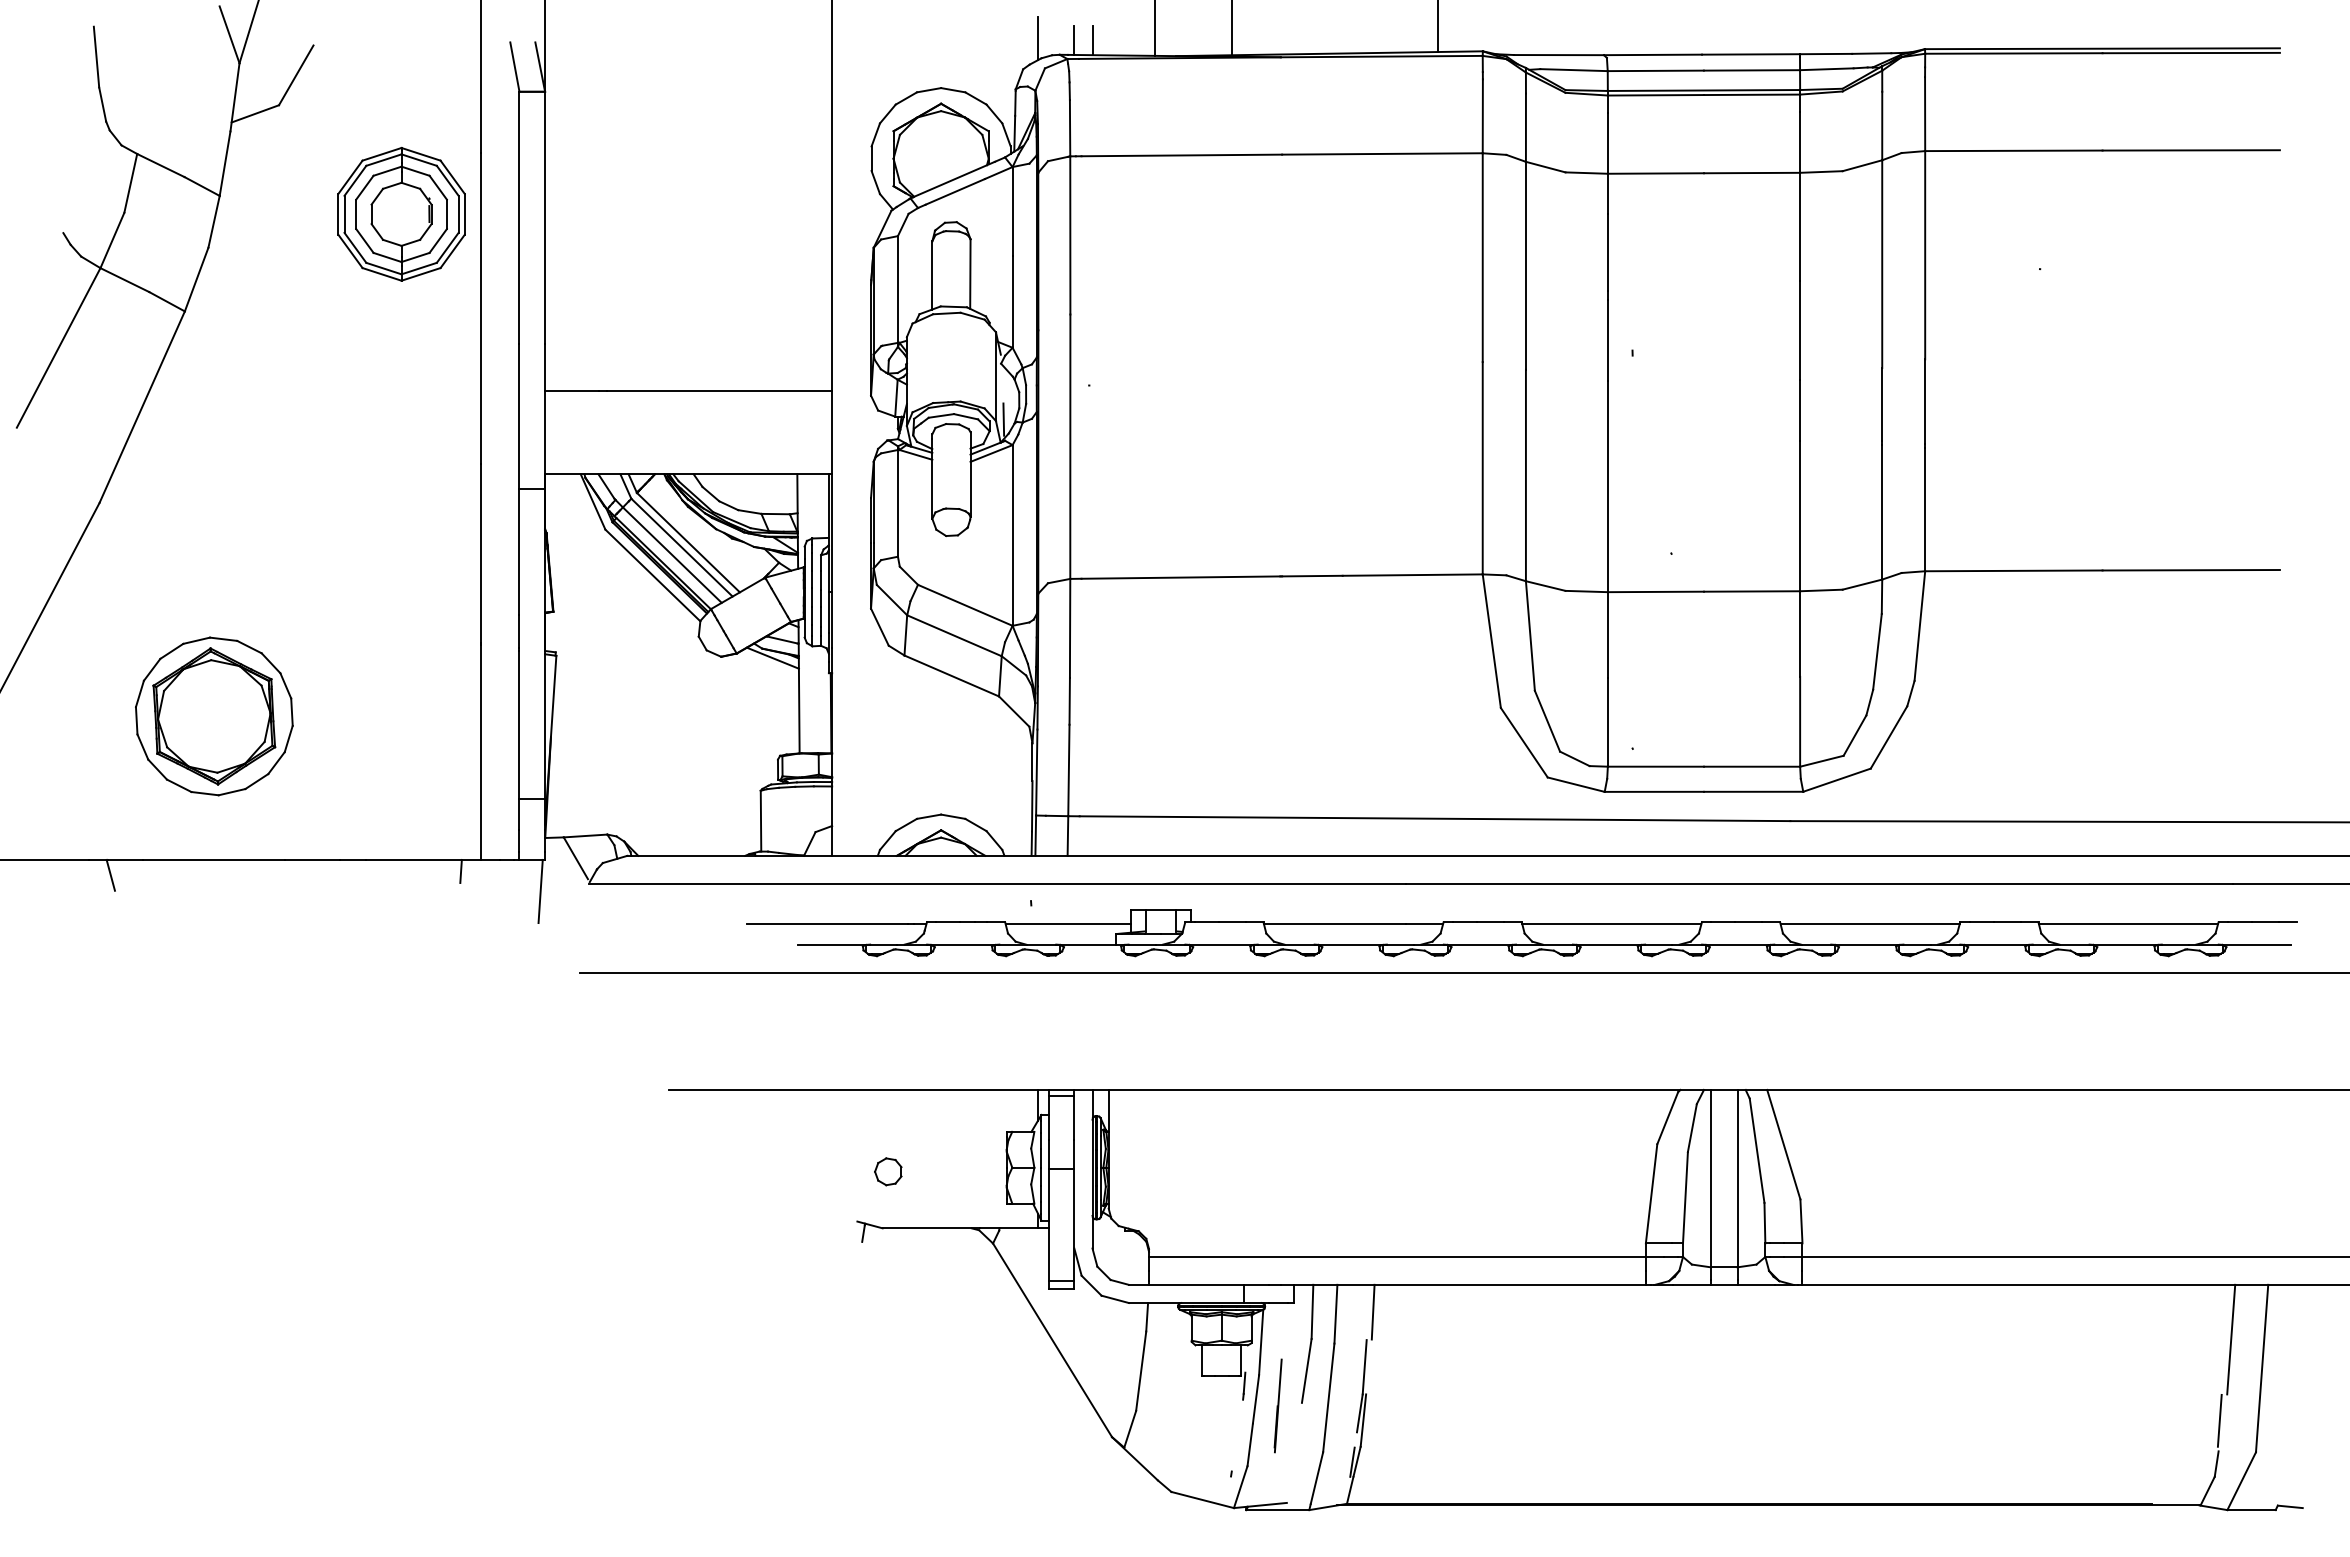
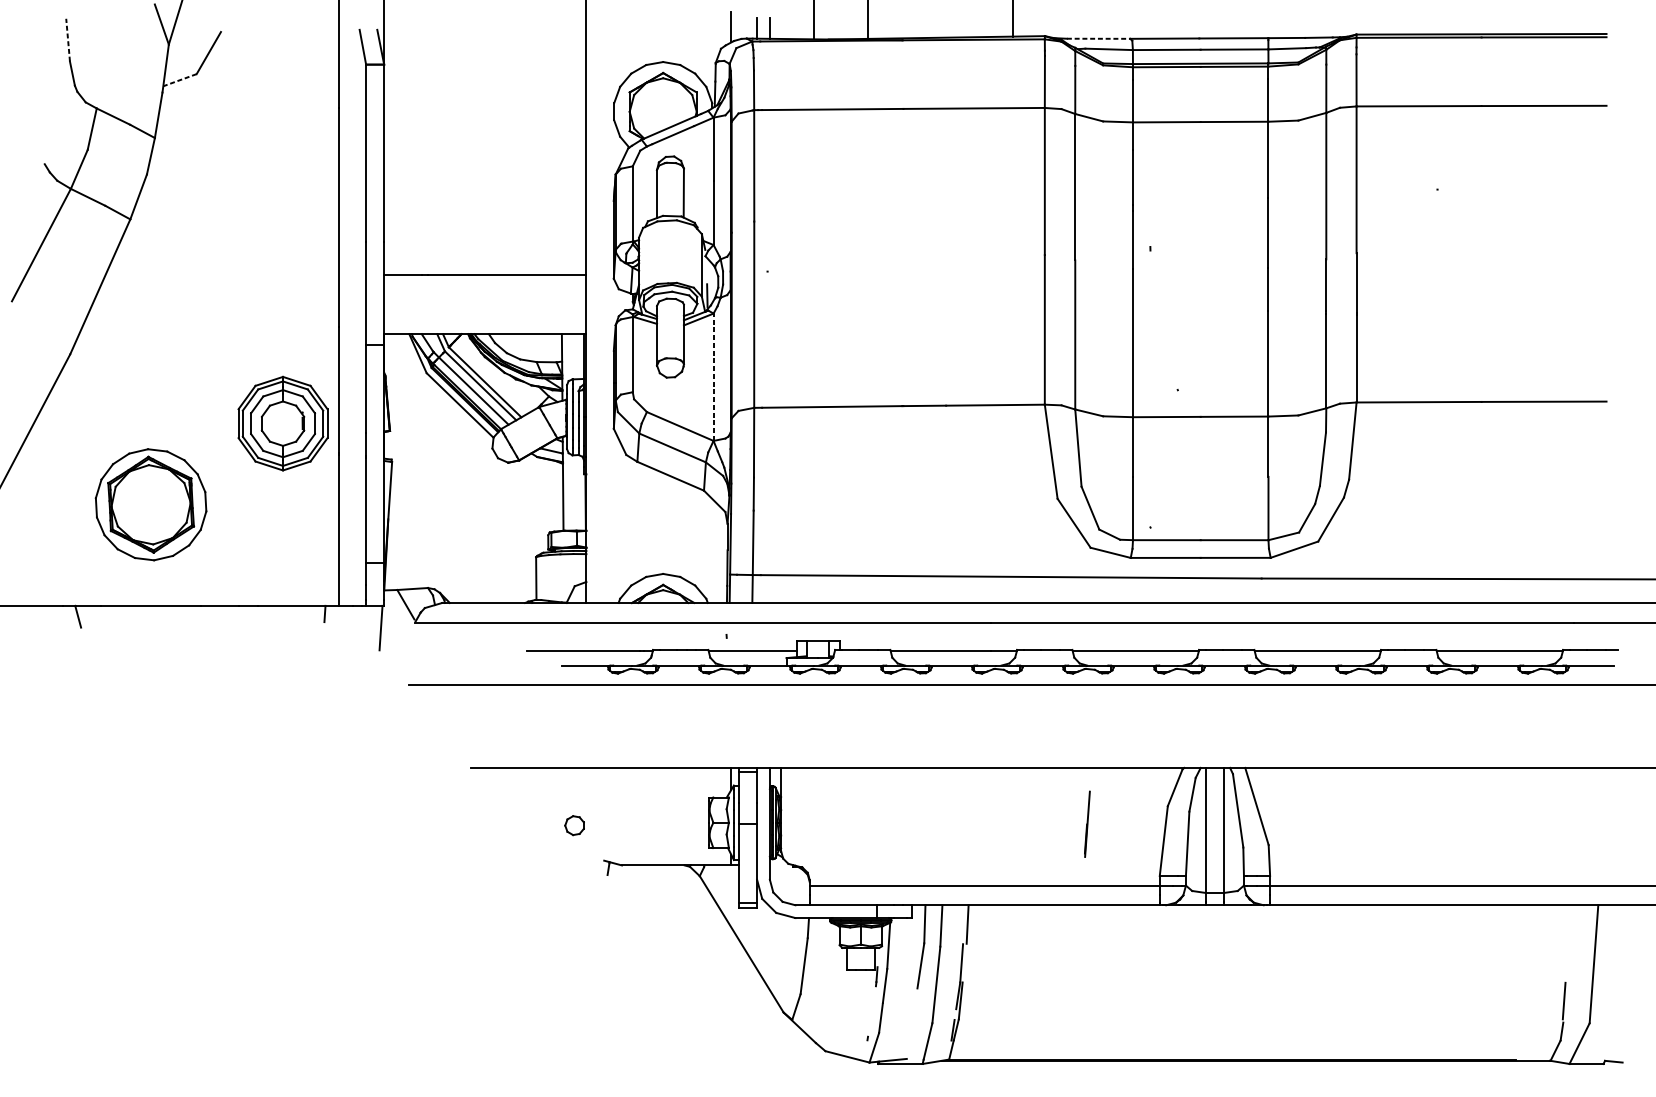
line: (1559, 55) -> (1098, 39), solid -> dashed
line: (96, 56) -> (68, 39), solid -> dashed
line: (254, 114) -> (179, 80), solid -> dashed
part: (401, 213) -> (282, 423), moved
line: (1012, 534) -> (713, 376), solid -> dashed
line: (772, 657) -> (544, 463), removed
part: (888, 1171) -> (574, 825), moved
line: (2231, 1339) -> (1572, 943), removed
line: (1277, 1405) -> (1086, 823), moved

